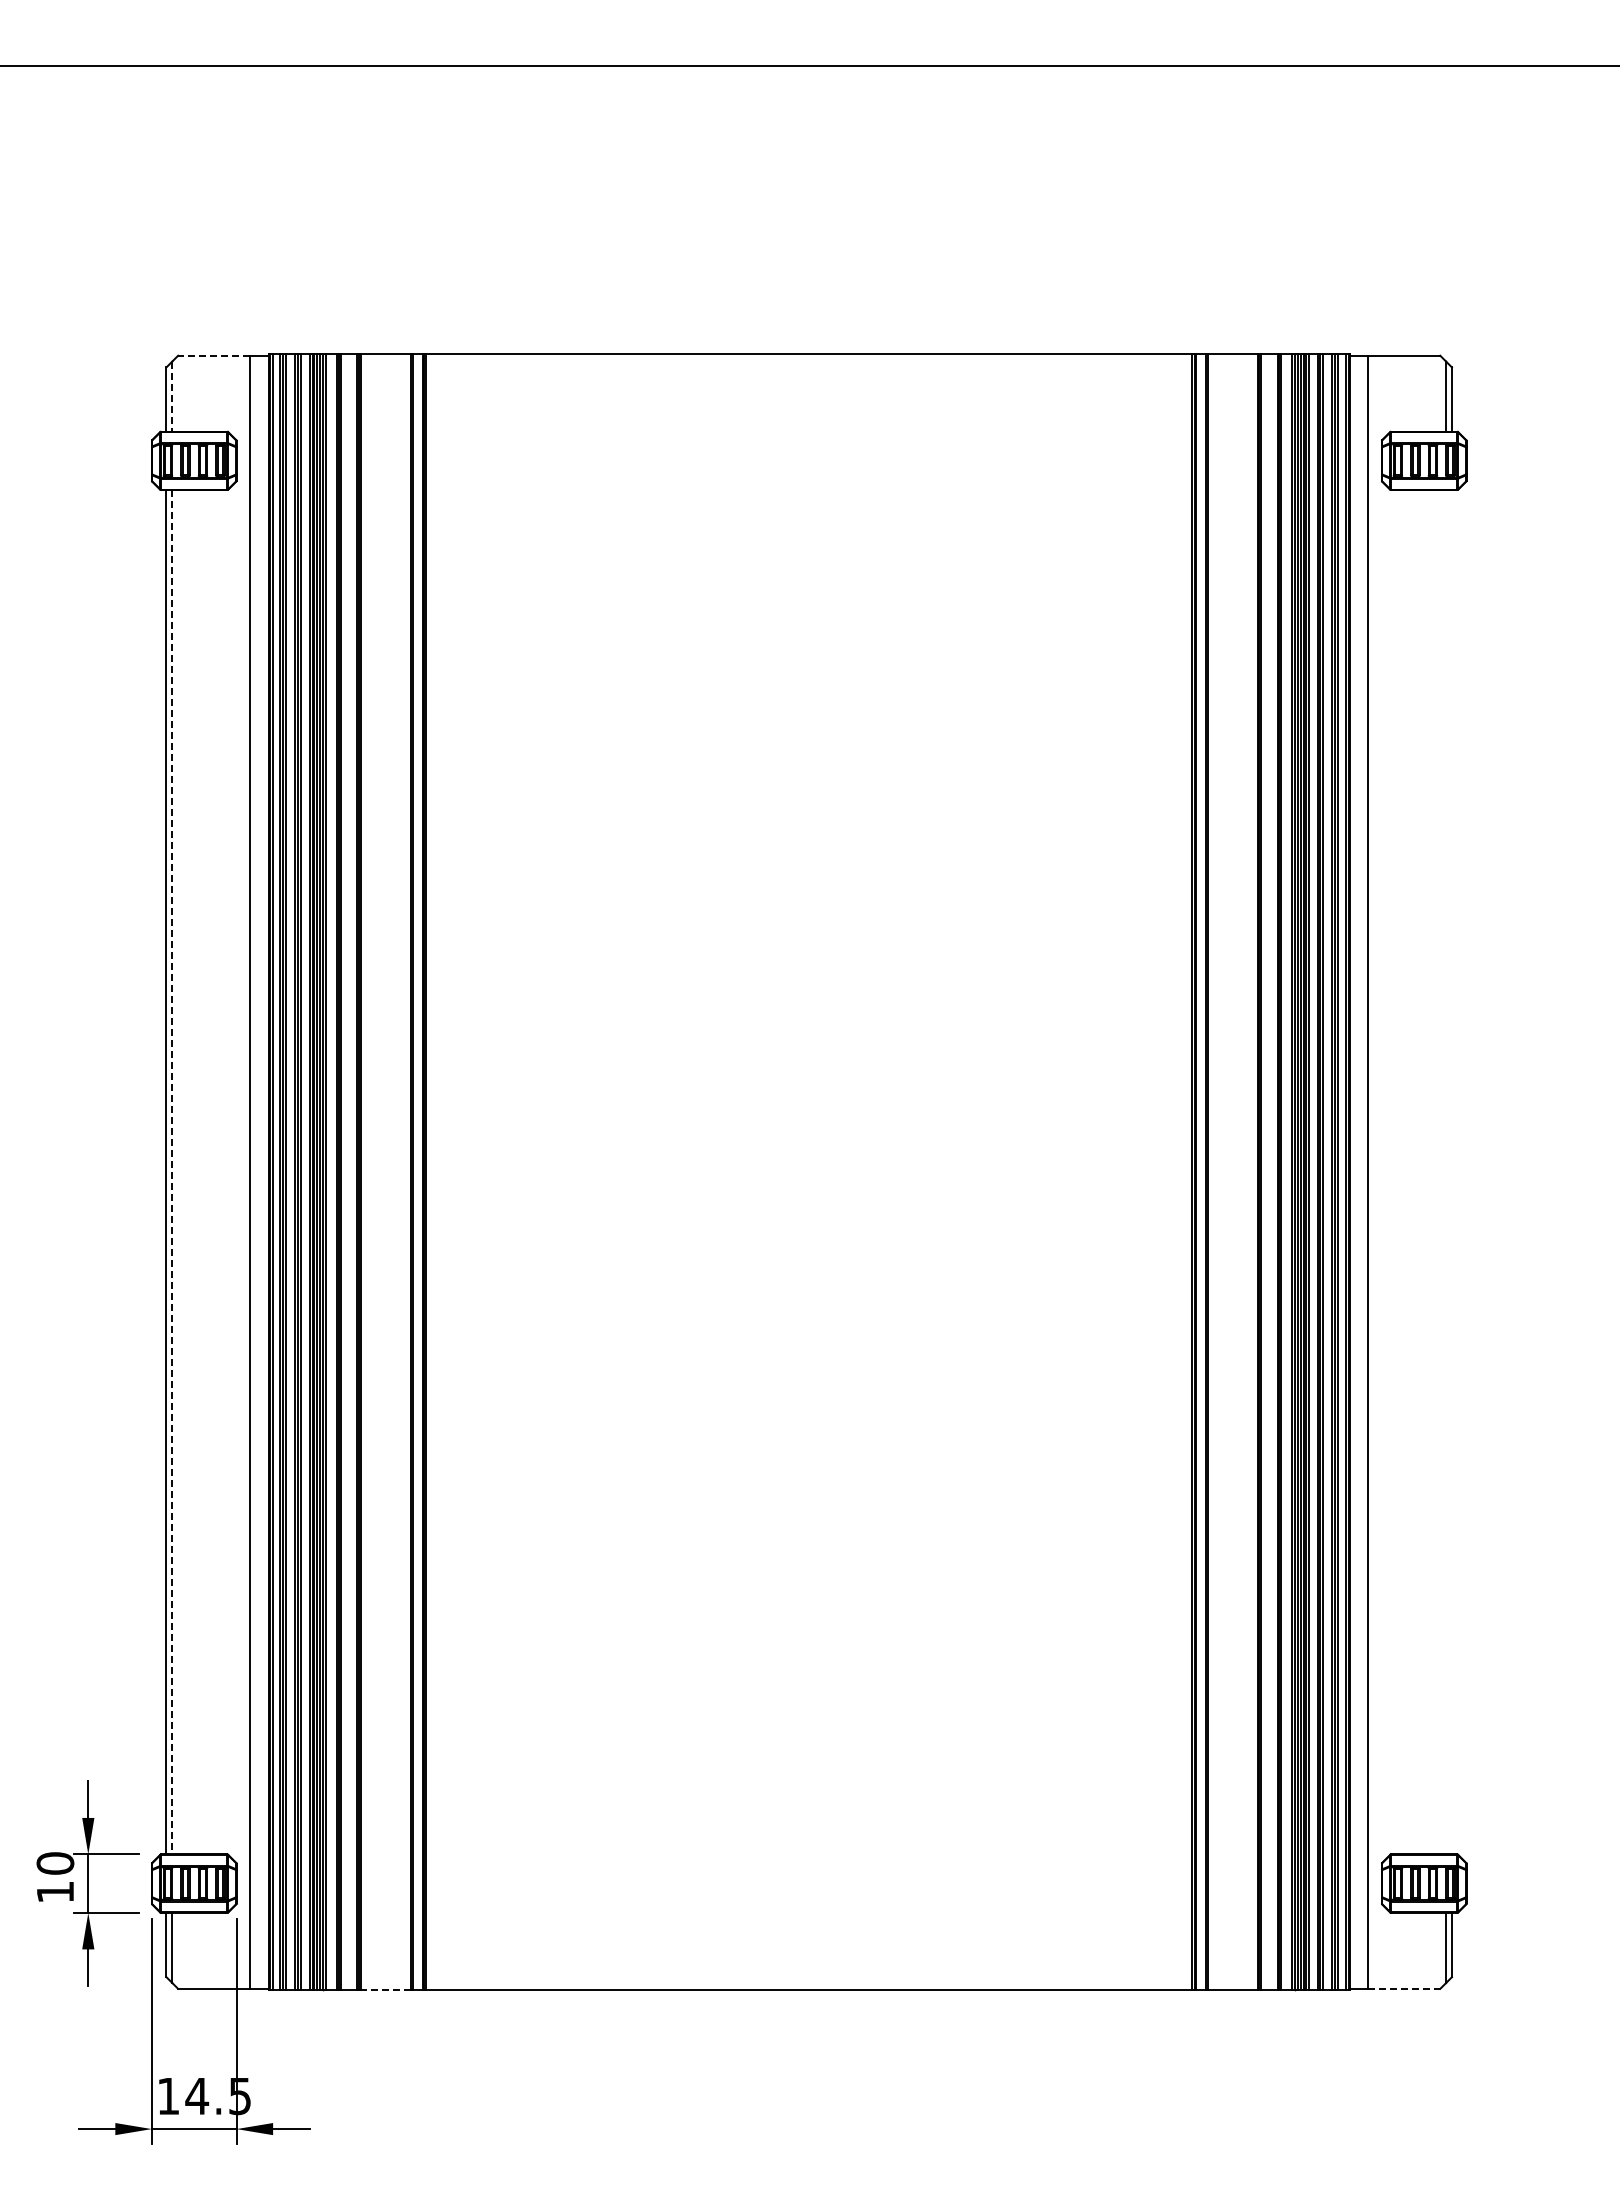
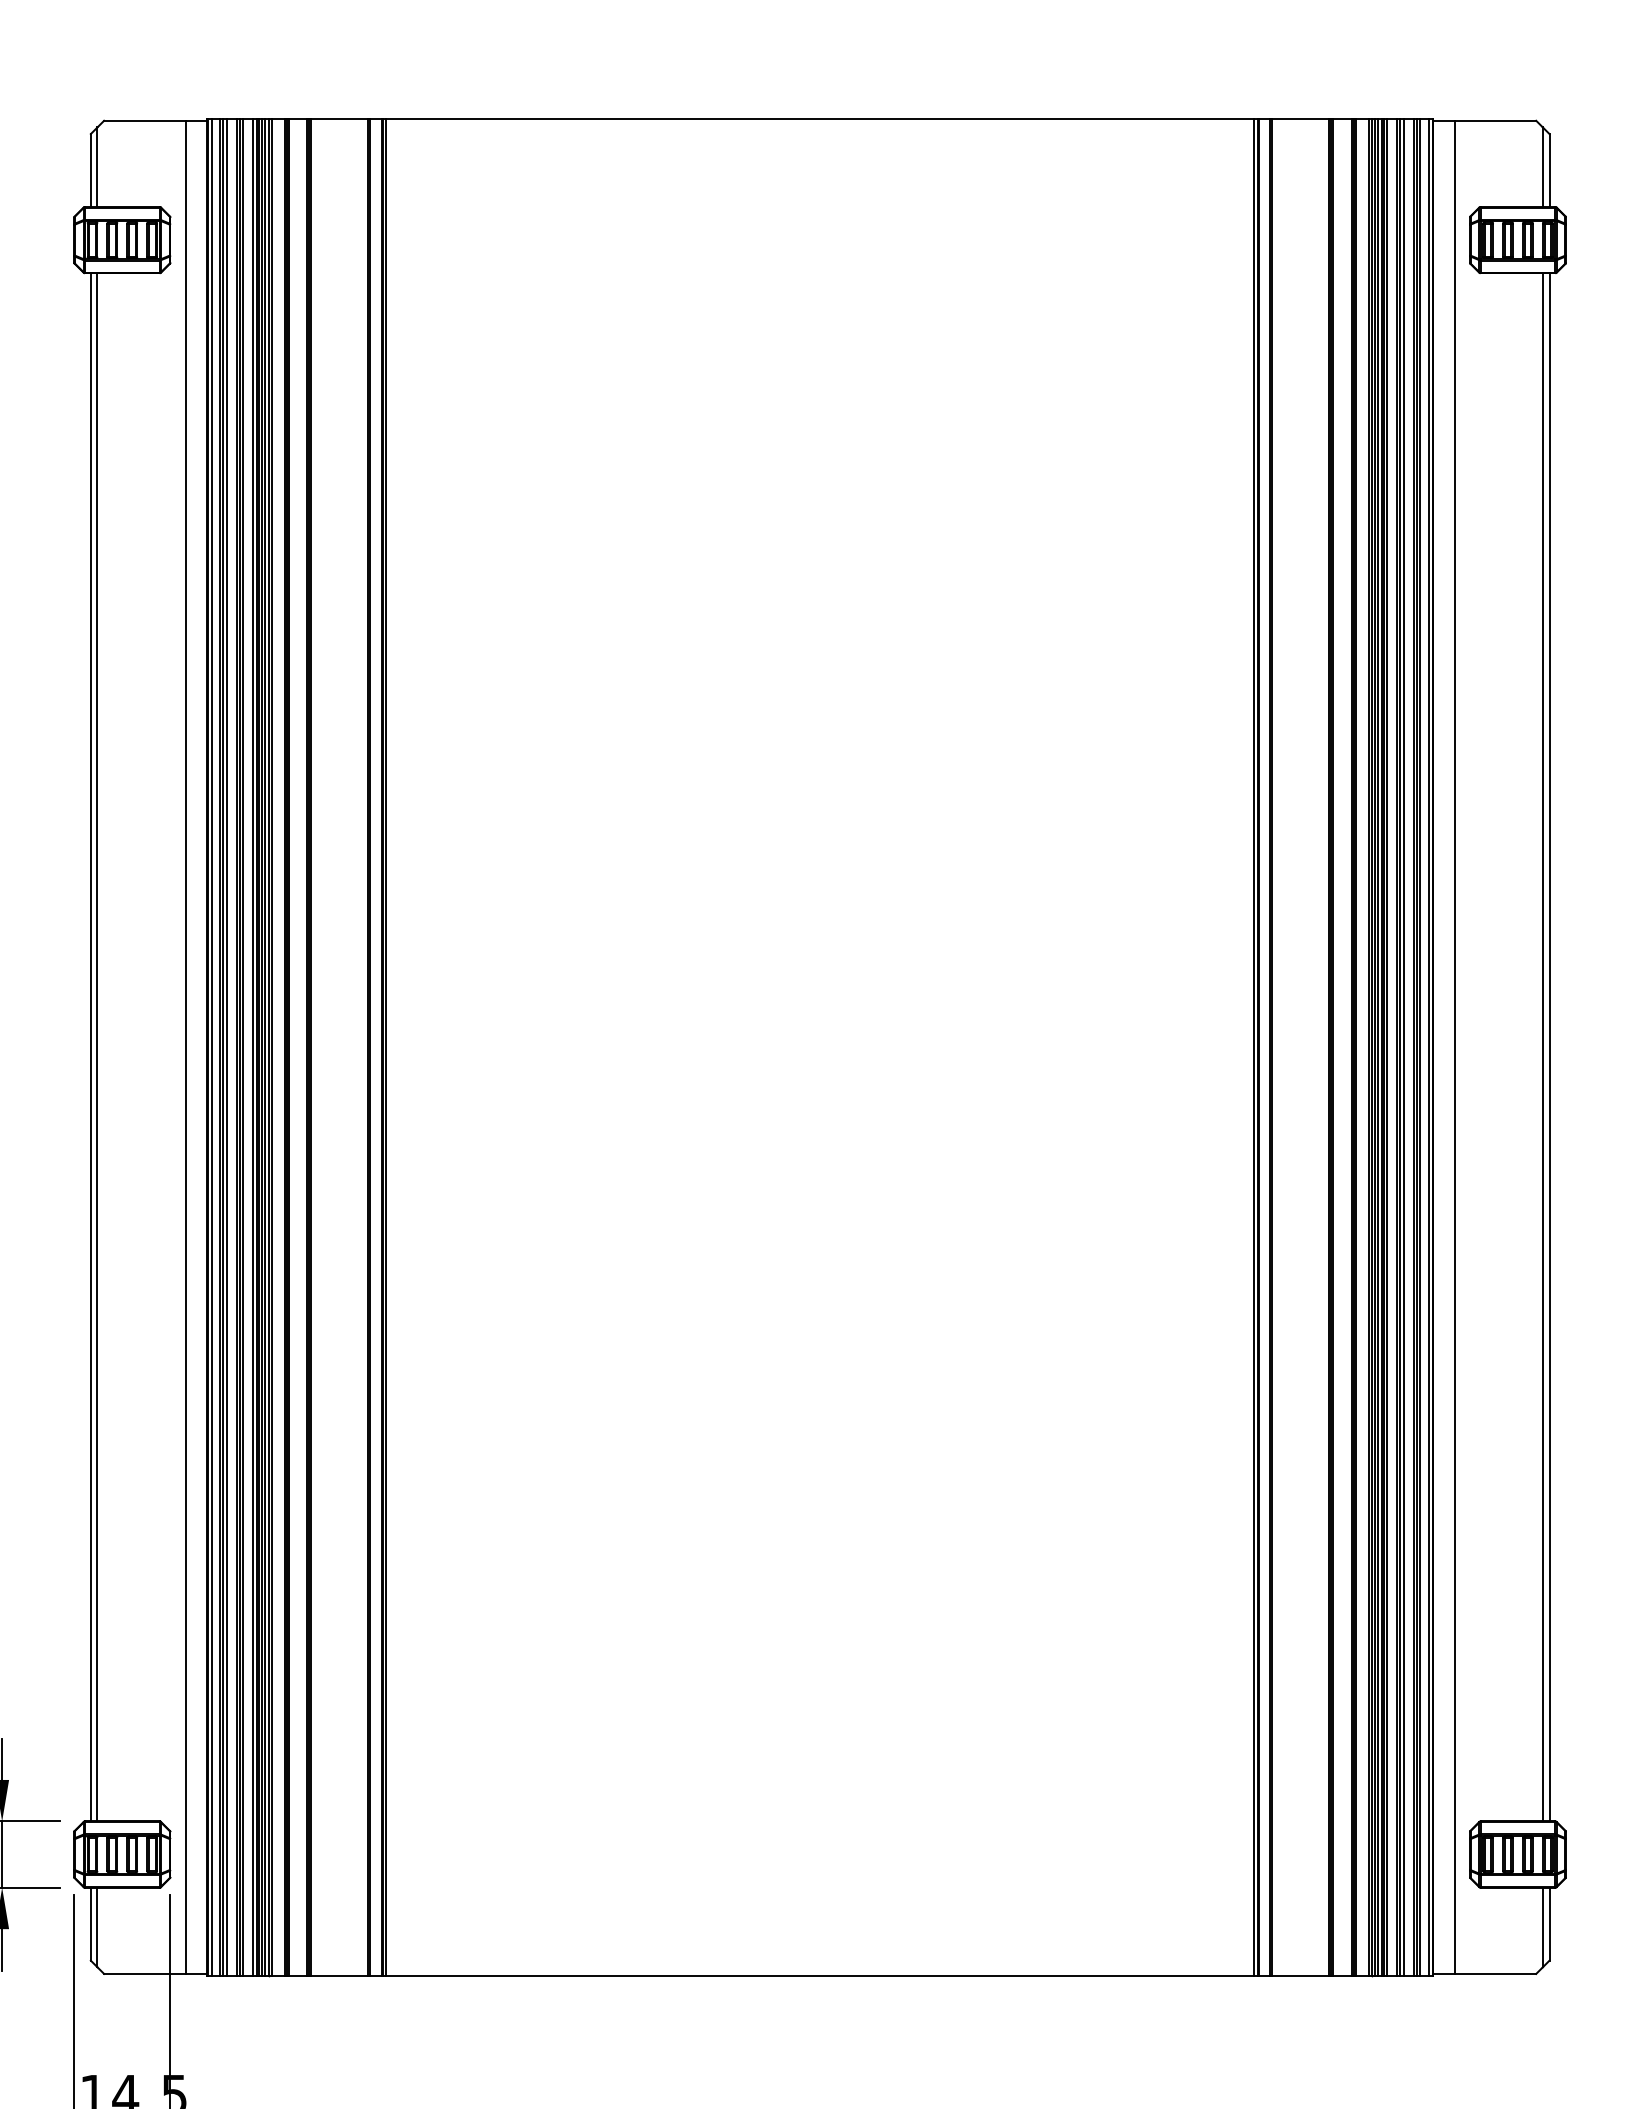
line: (214, 355) -> (145, 120), dashed -> solid
line: (172, 397) -> (97, 168), dashed -> solid
line: (172, 1172) -> (97, 1047), dashed -> solid
line: (1446, 1172) -> (1543, 1047), added
line: (1451, 1172) -> (1548, 1047), added
line: (1404, 1988) -> (1495, 1973), dashed -> solid
line: (385, 1990) -> (339, 1975), dashed -> solid

